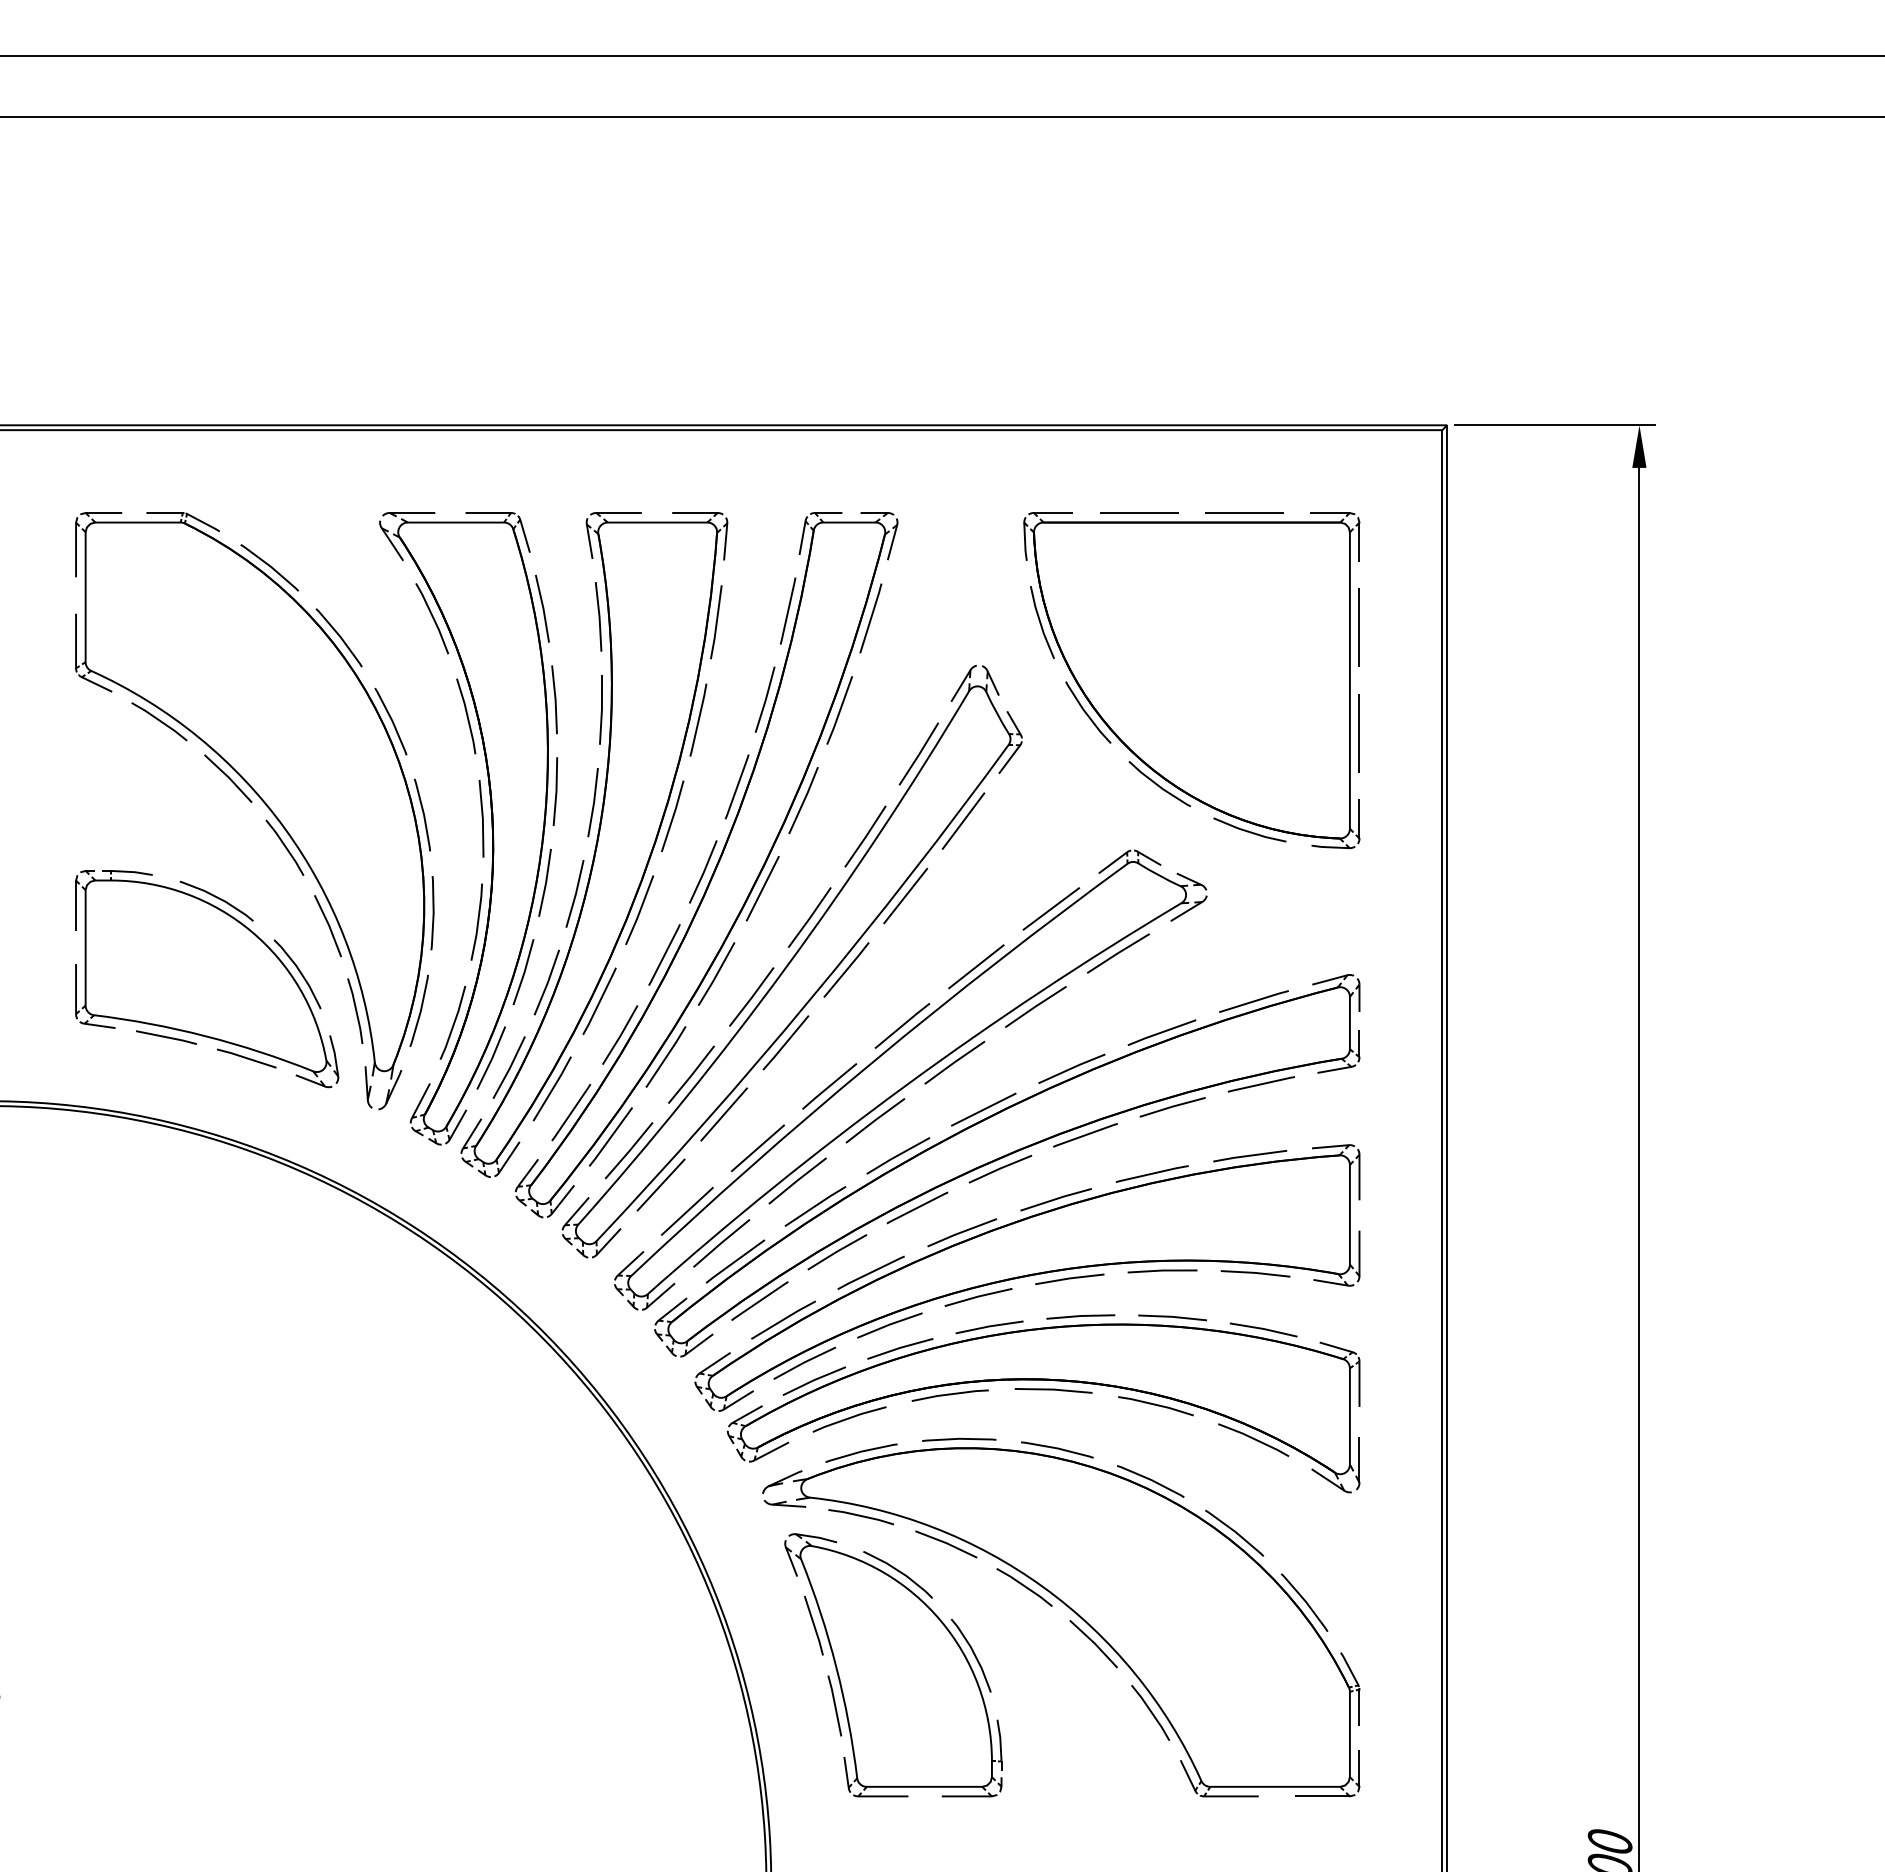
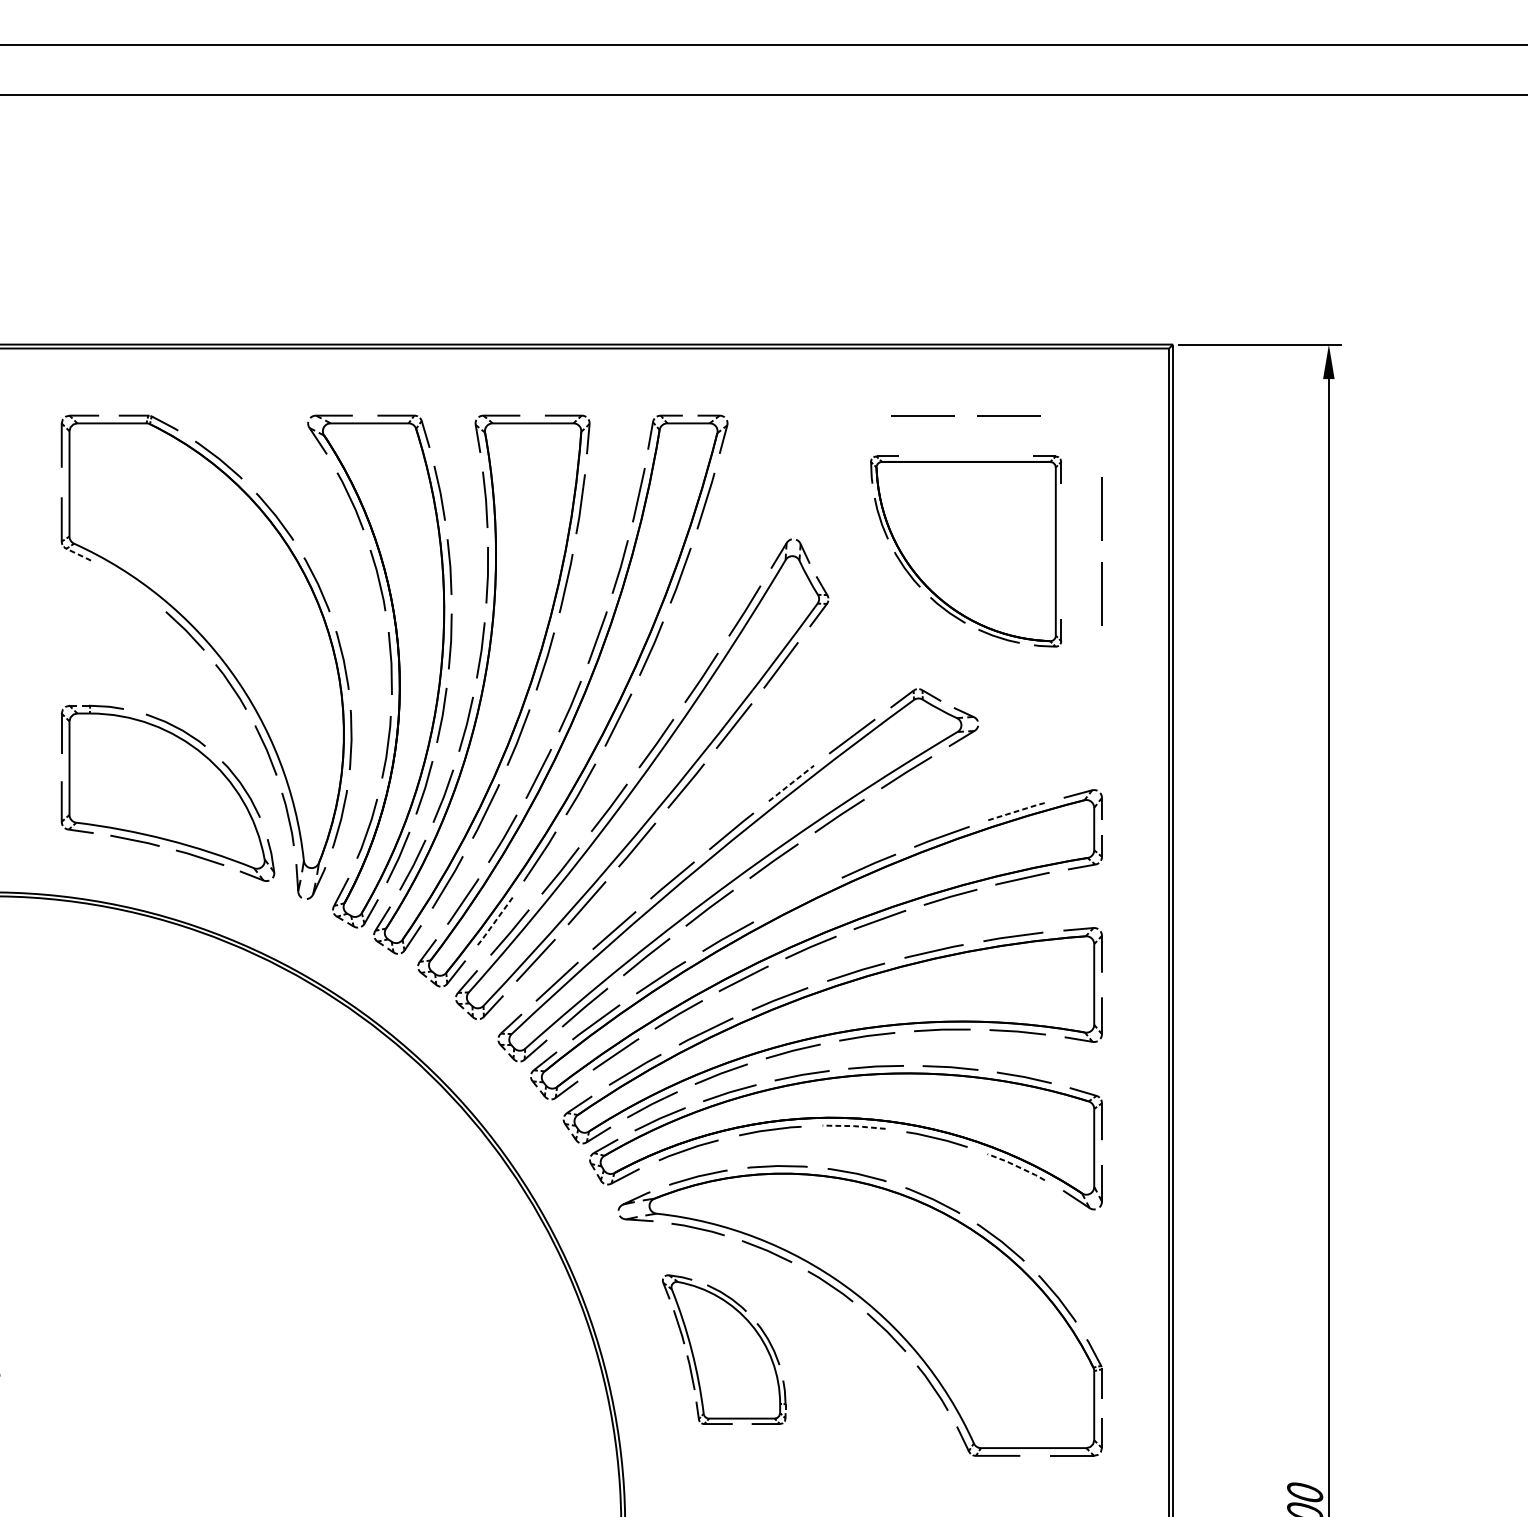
part: (1191, 680) -> (965, 551), size x0.7
line: (97, 684) -> (79, 554), solid -> dashed
line: (159, 721) -> (129, 584), removed
line: (976, 966) -> (791, 783), solid -> dashed
line: (1254, 1001) -> (1016, 811), solid -> dashed
line: (983, 1109) -> (797, 899), removed
line: (610, 1137) -> (494, 921), solid -> dashed
line: (1053, 1389) -> (853, 1126), solid -> dashed
line: (1254, 1438) -> (1016, 1165), solid -> dashed
part: (893, 1665) -> (724, 1349), size x0.7

